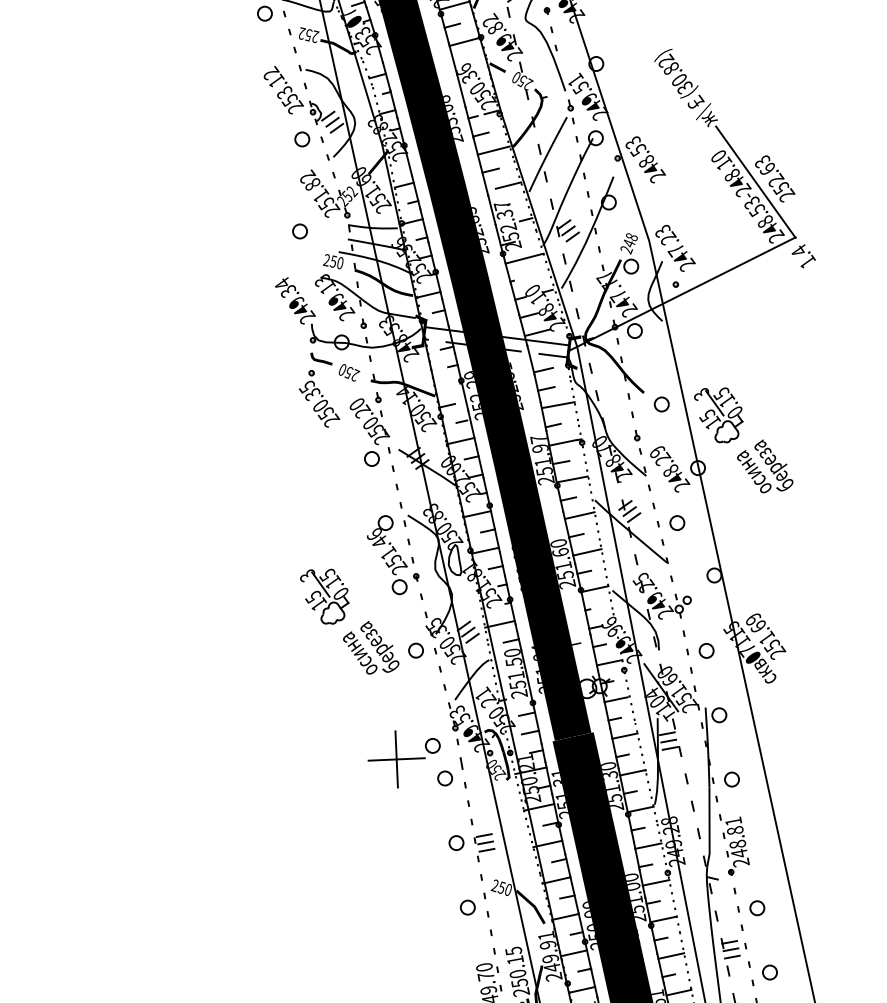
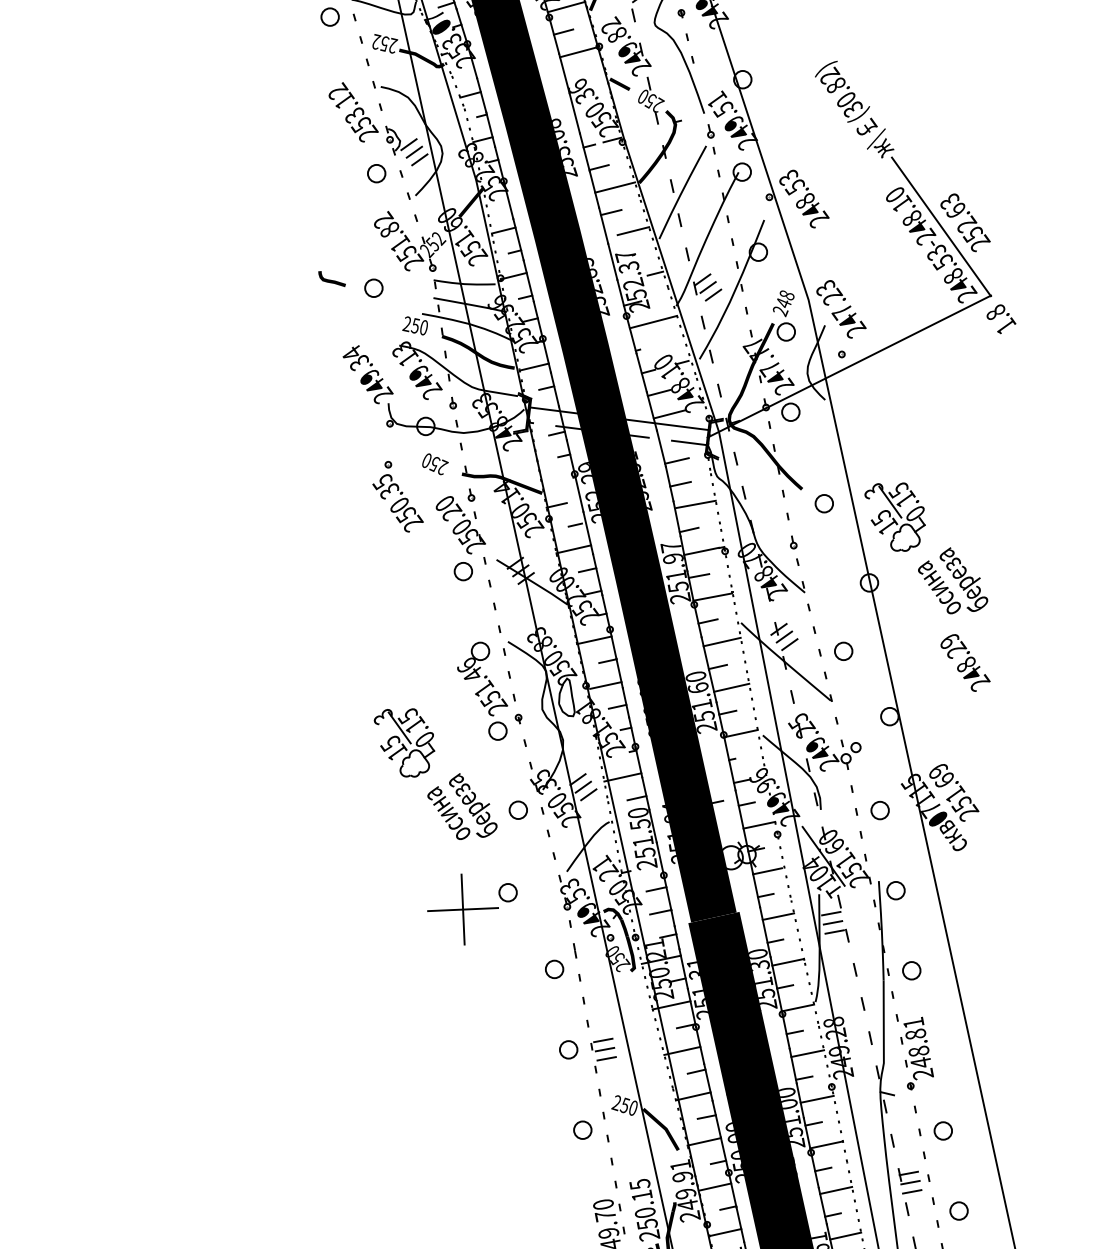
text: (799, 250) -> (995, 311), 1.4 -> 1.8
curve: (321, 359) -> (332, 279), moved
text: (670, 469) -> (965, 663), moved
part: (403, 759) -> (471, 909), moved

